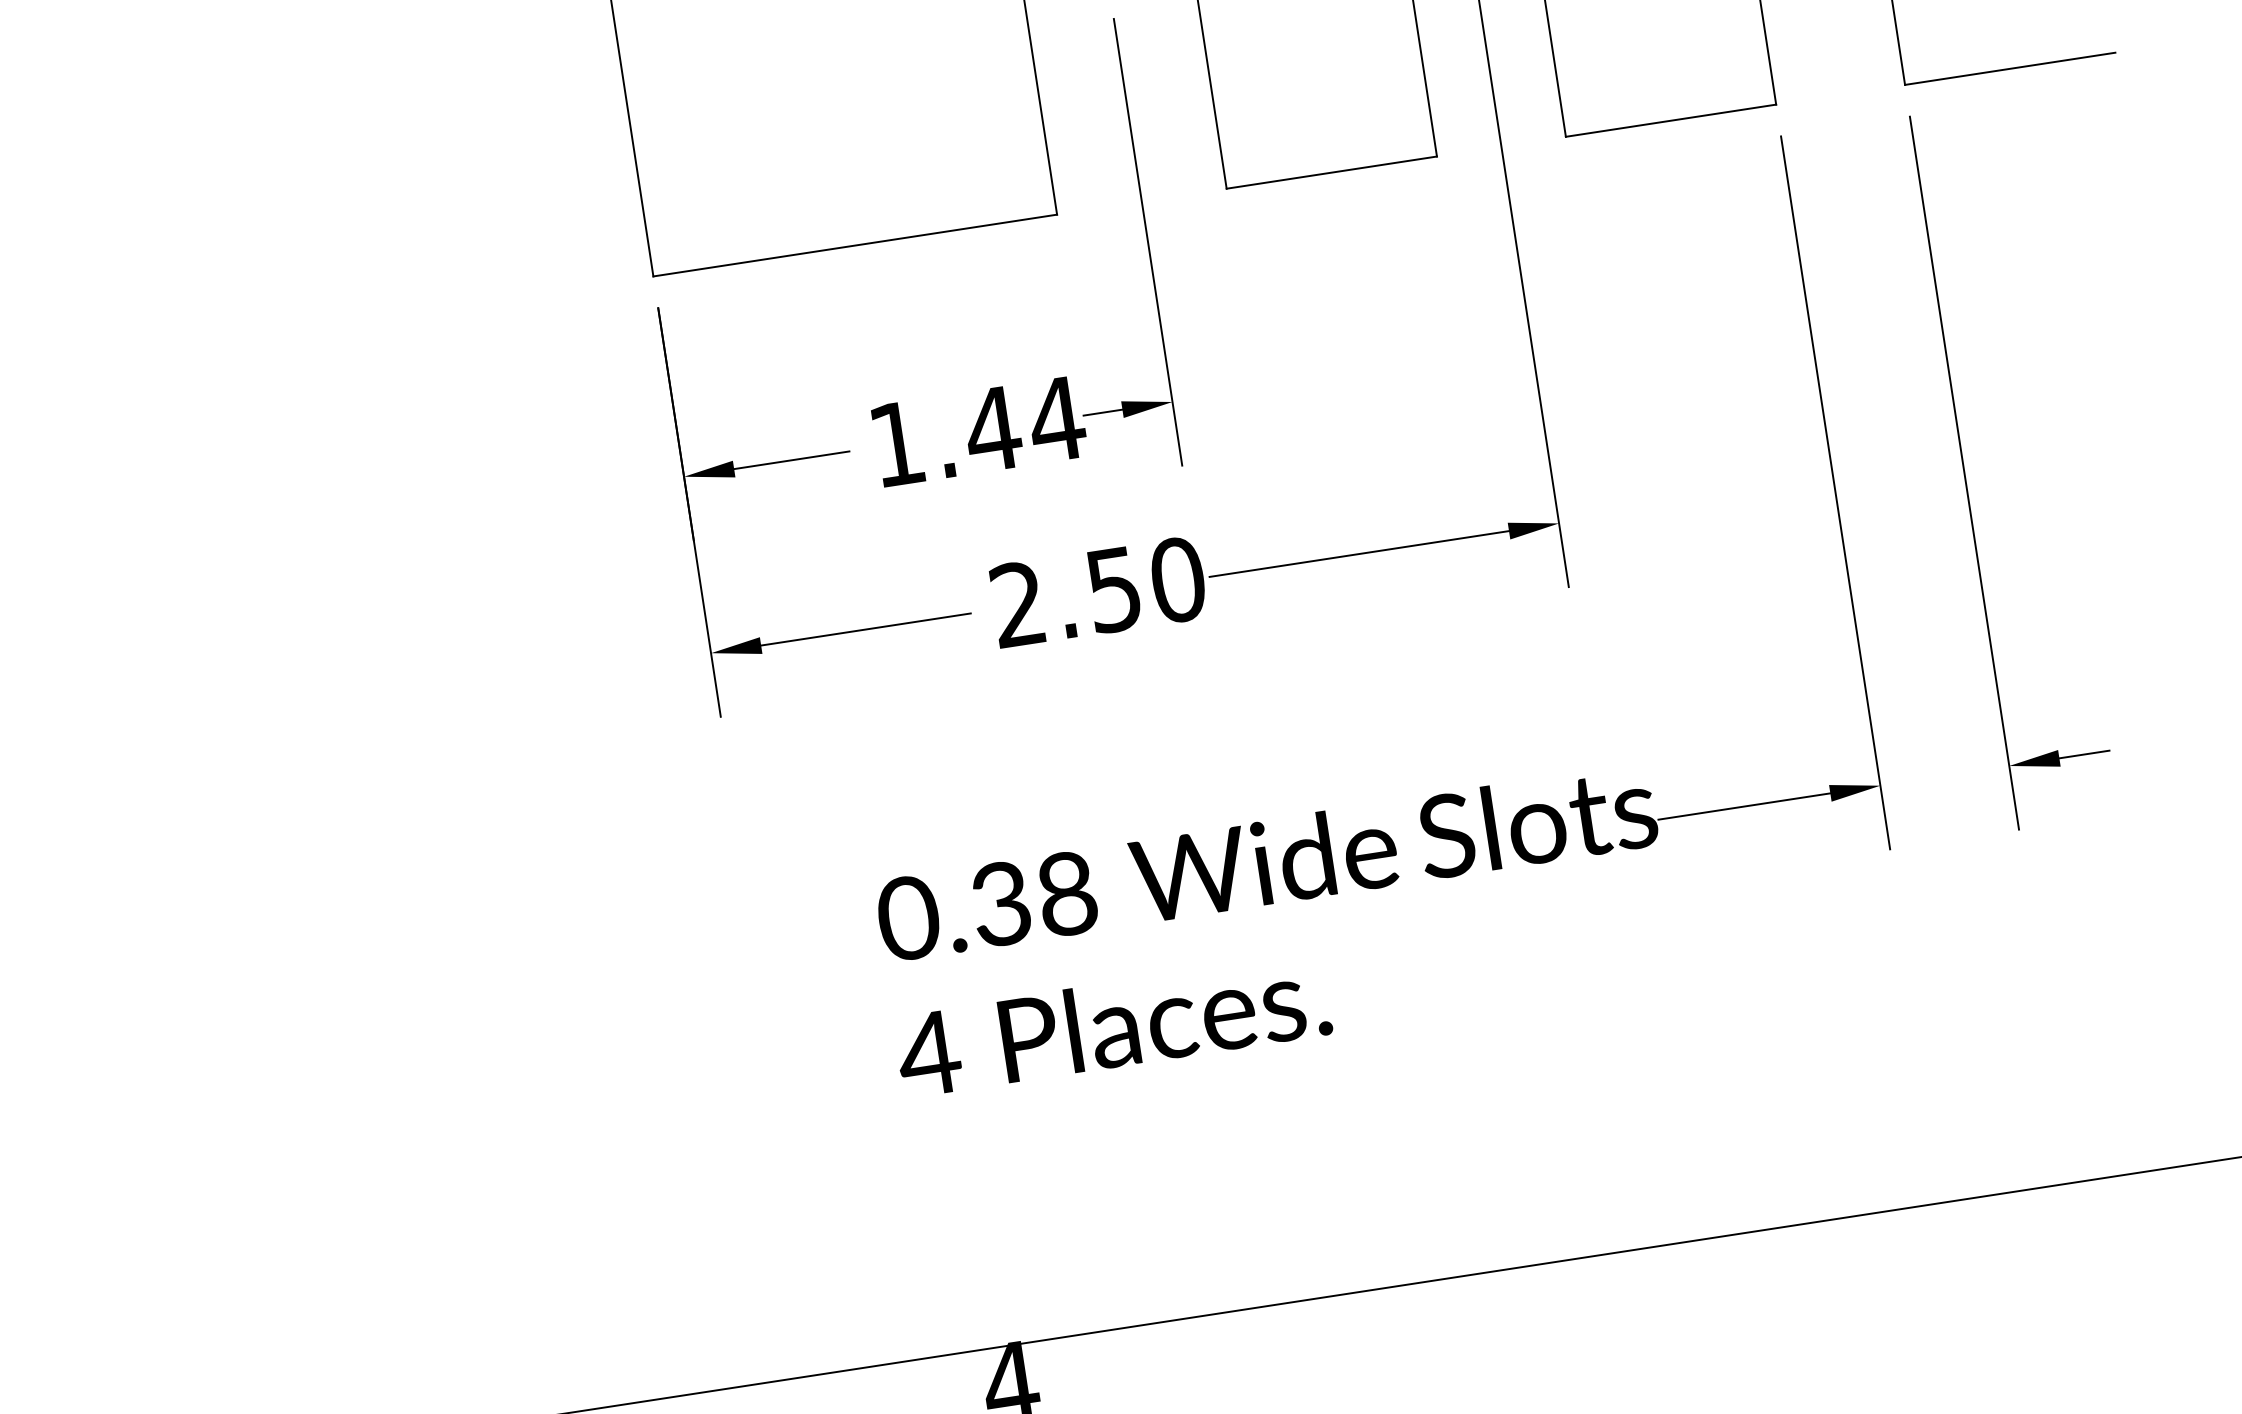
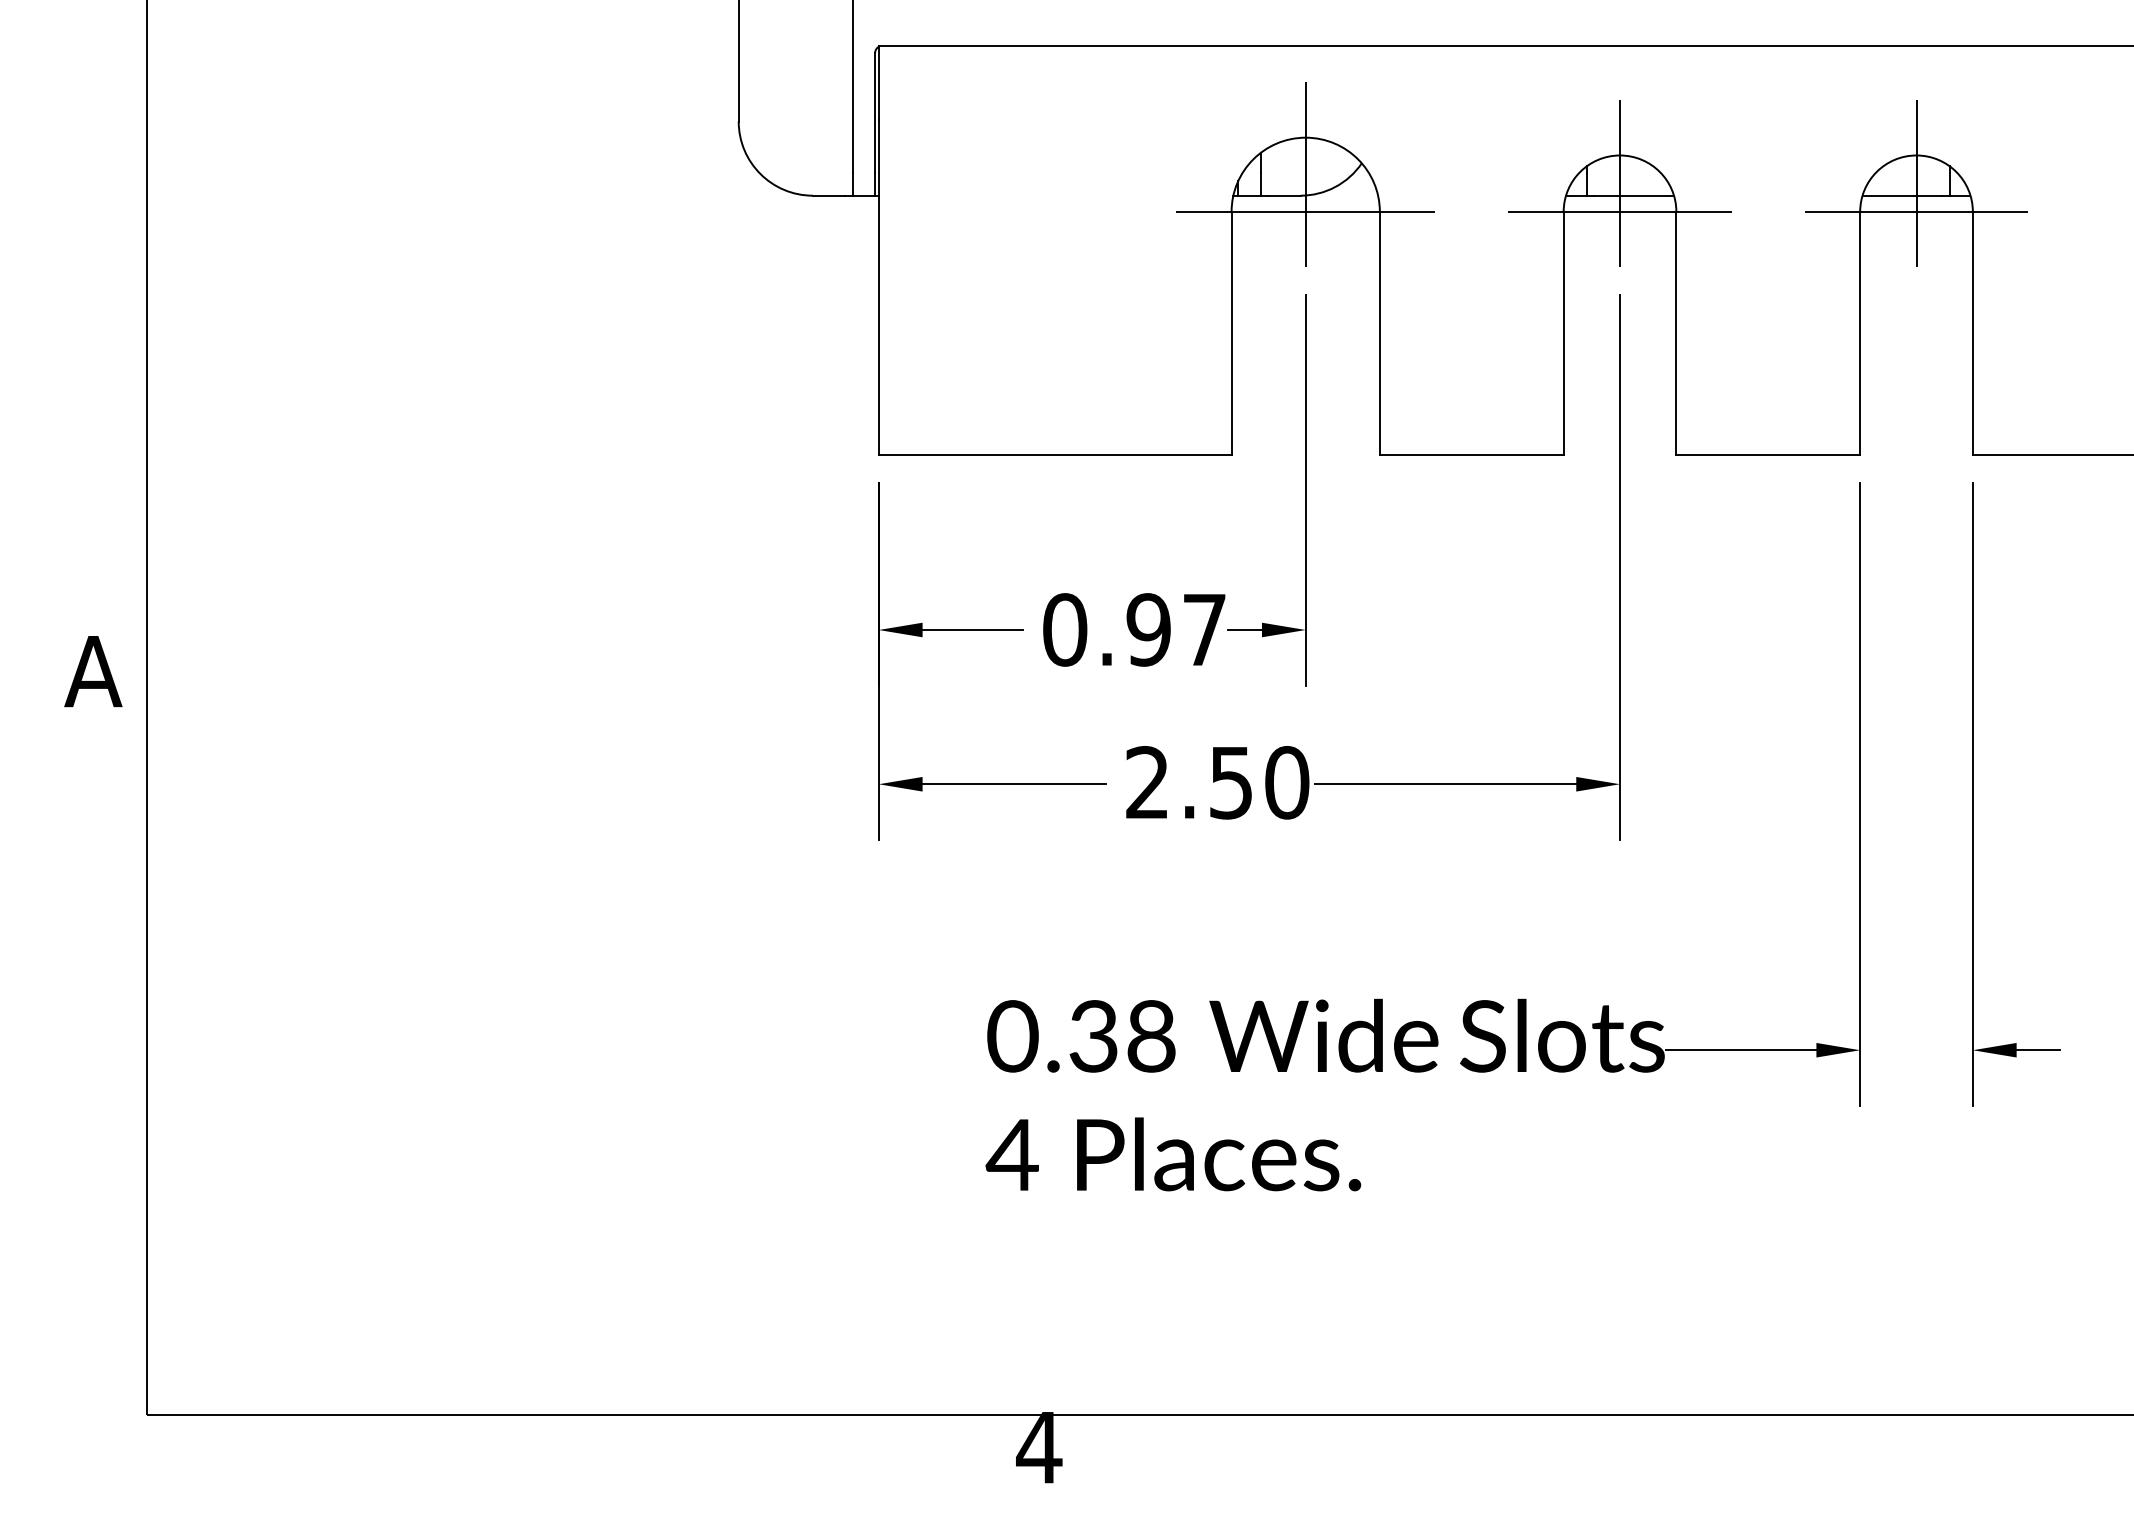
text: (977, 431) -> (1135, 629), 1.44 -> 0.97

